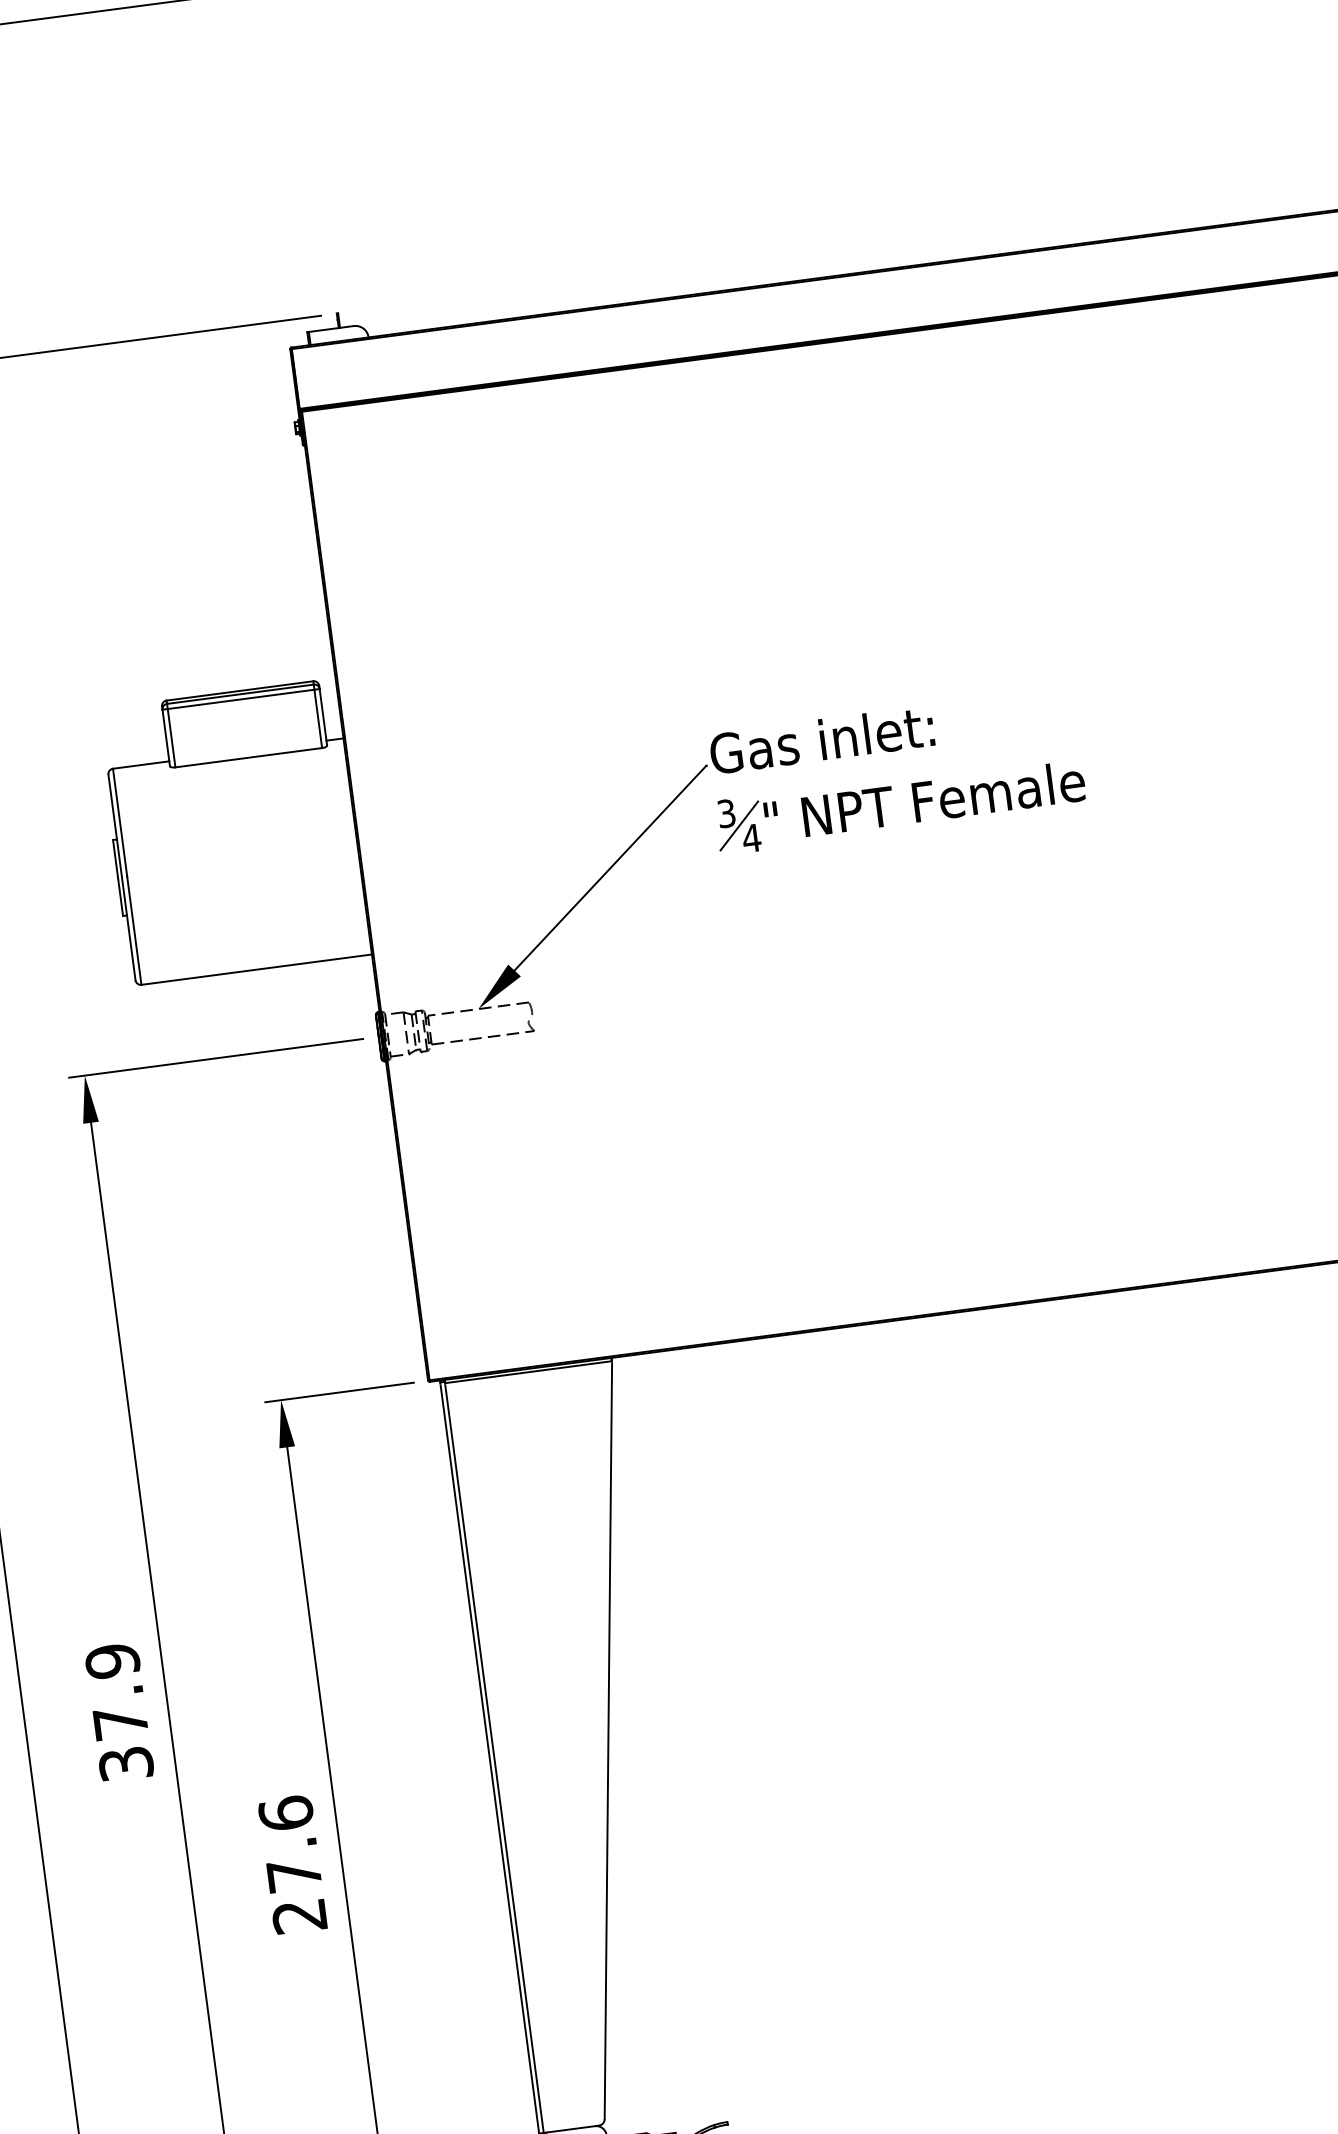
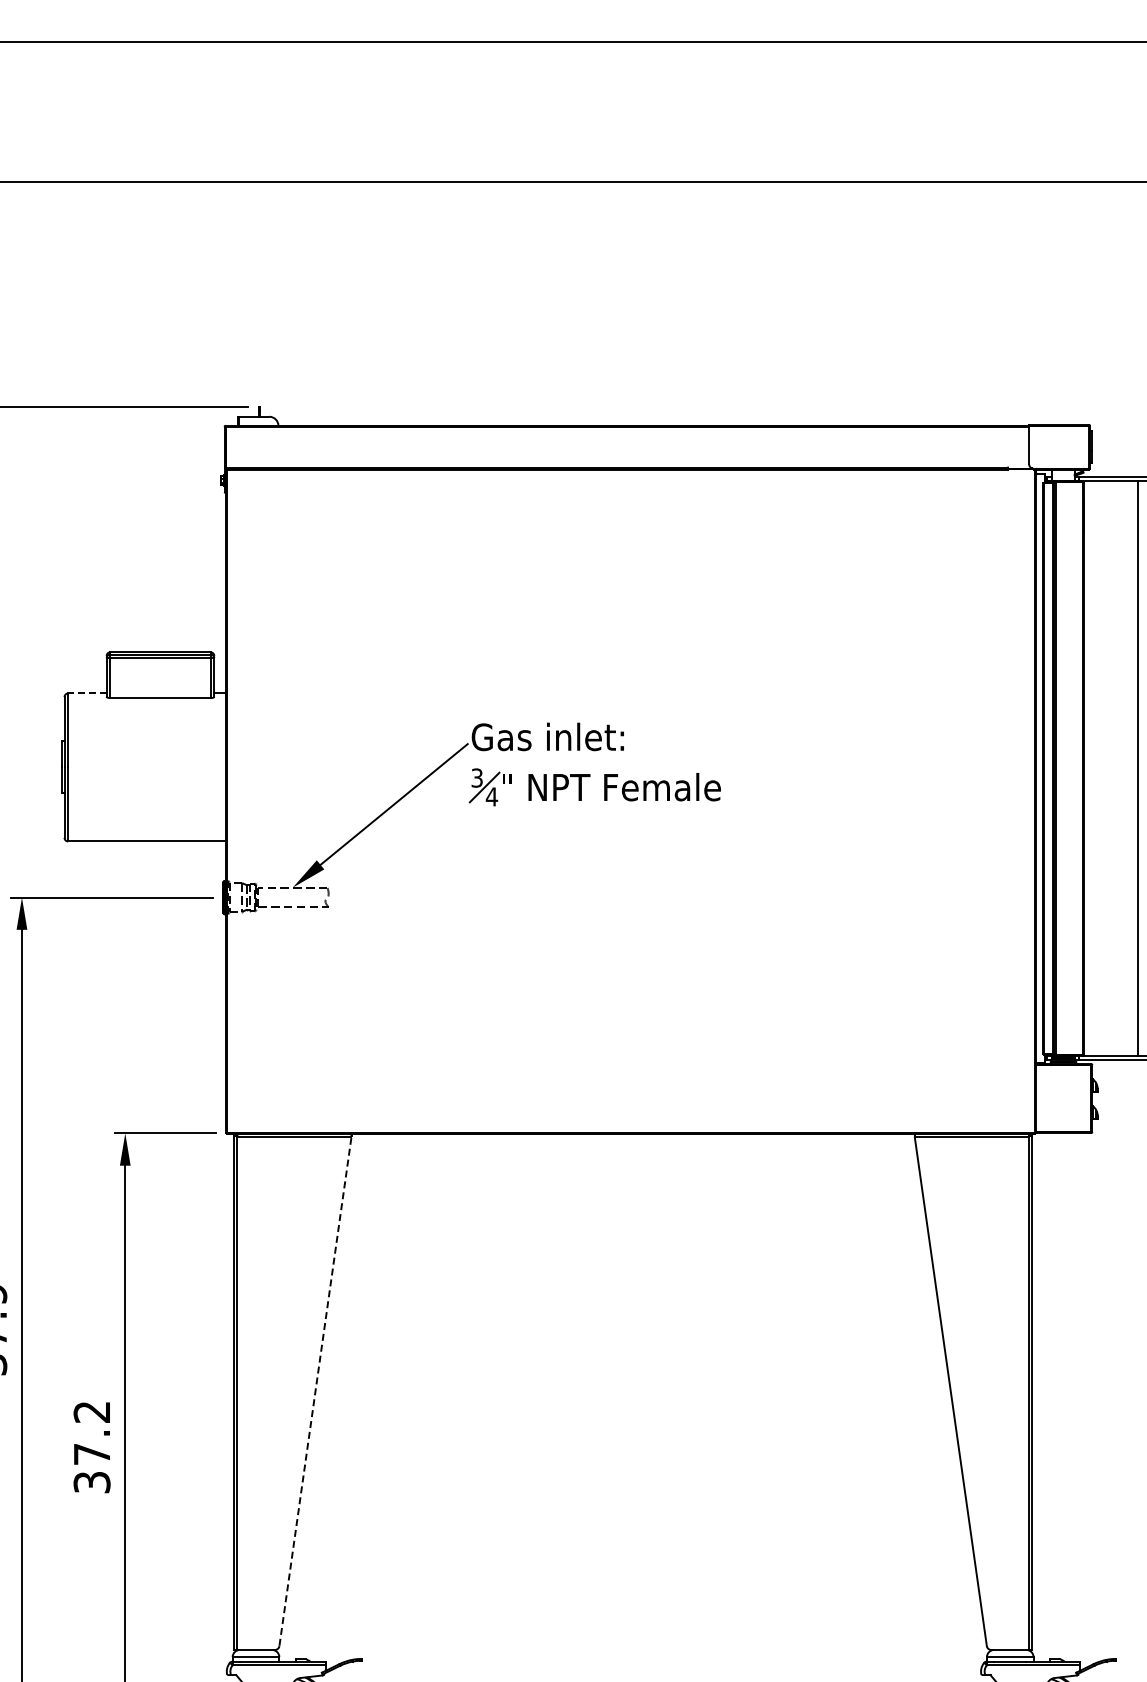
line: (139, 765) -> (86, 693), solid -> dashed
line: (608, 1740) -> (315, 1391), solid -> dashed
text: (291, 1863) -> (91, 1446), 27.6 -> 37.2

